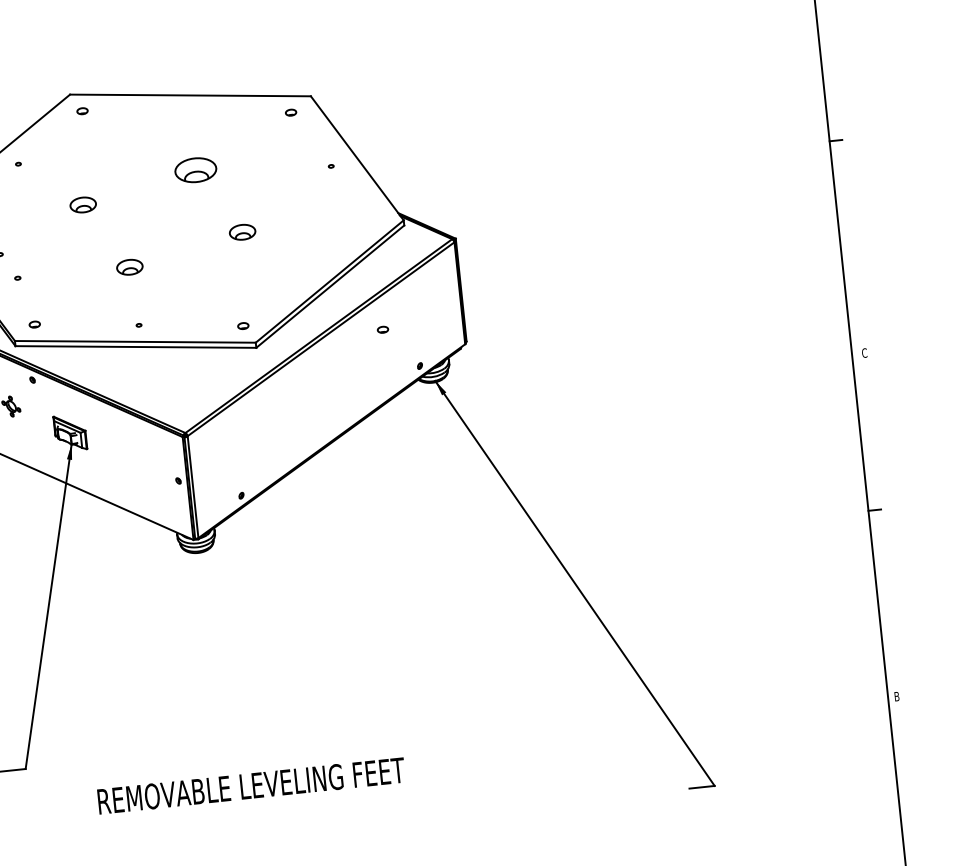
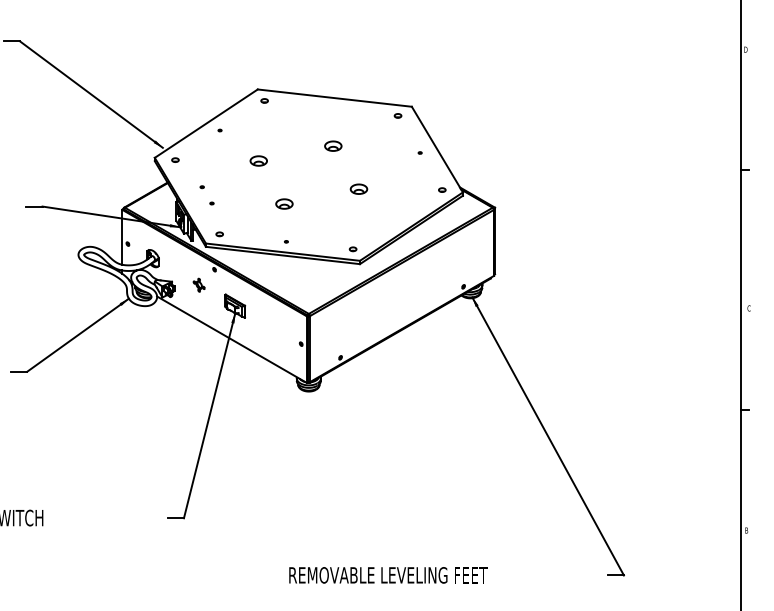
part: (196, 168) -> (333, 145), size x0.62
part: (383, 328) -> (442, 189), moved
text: (251, 786) -> (388, 575), moved

